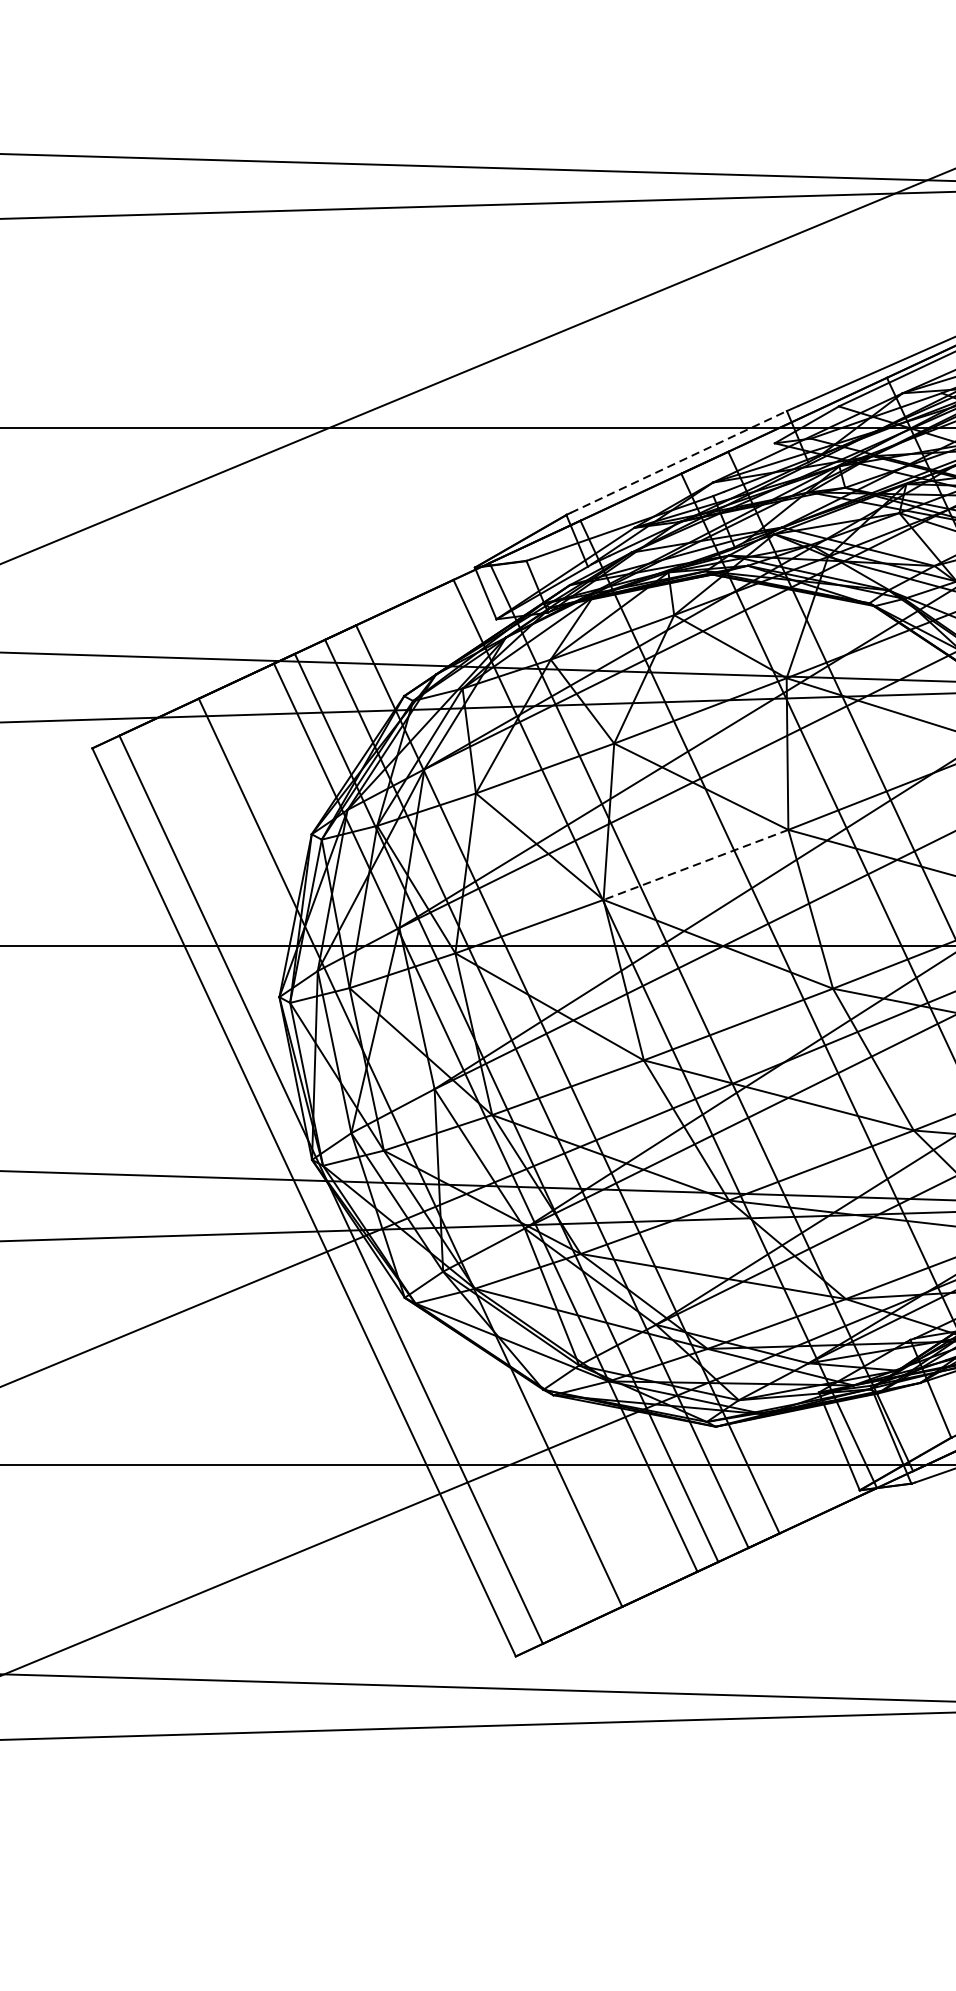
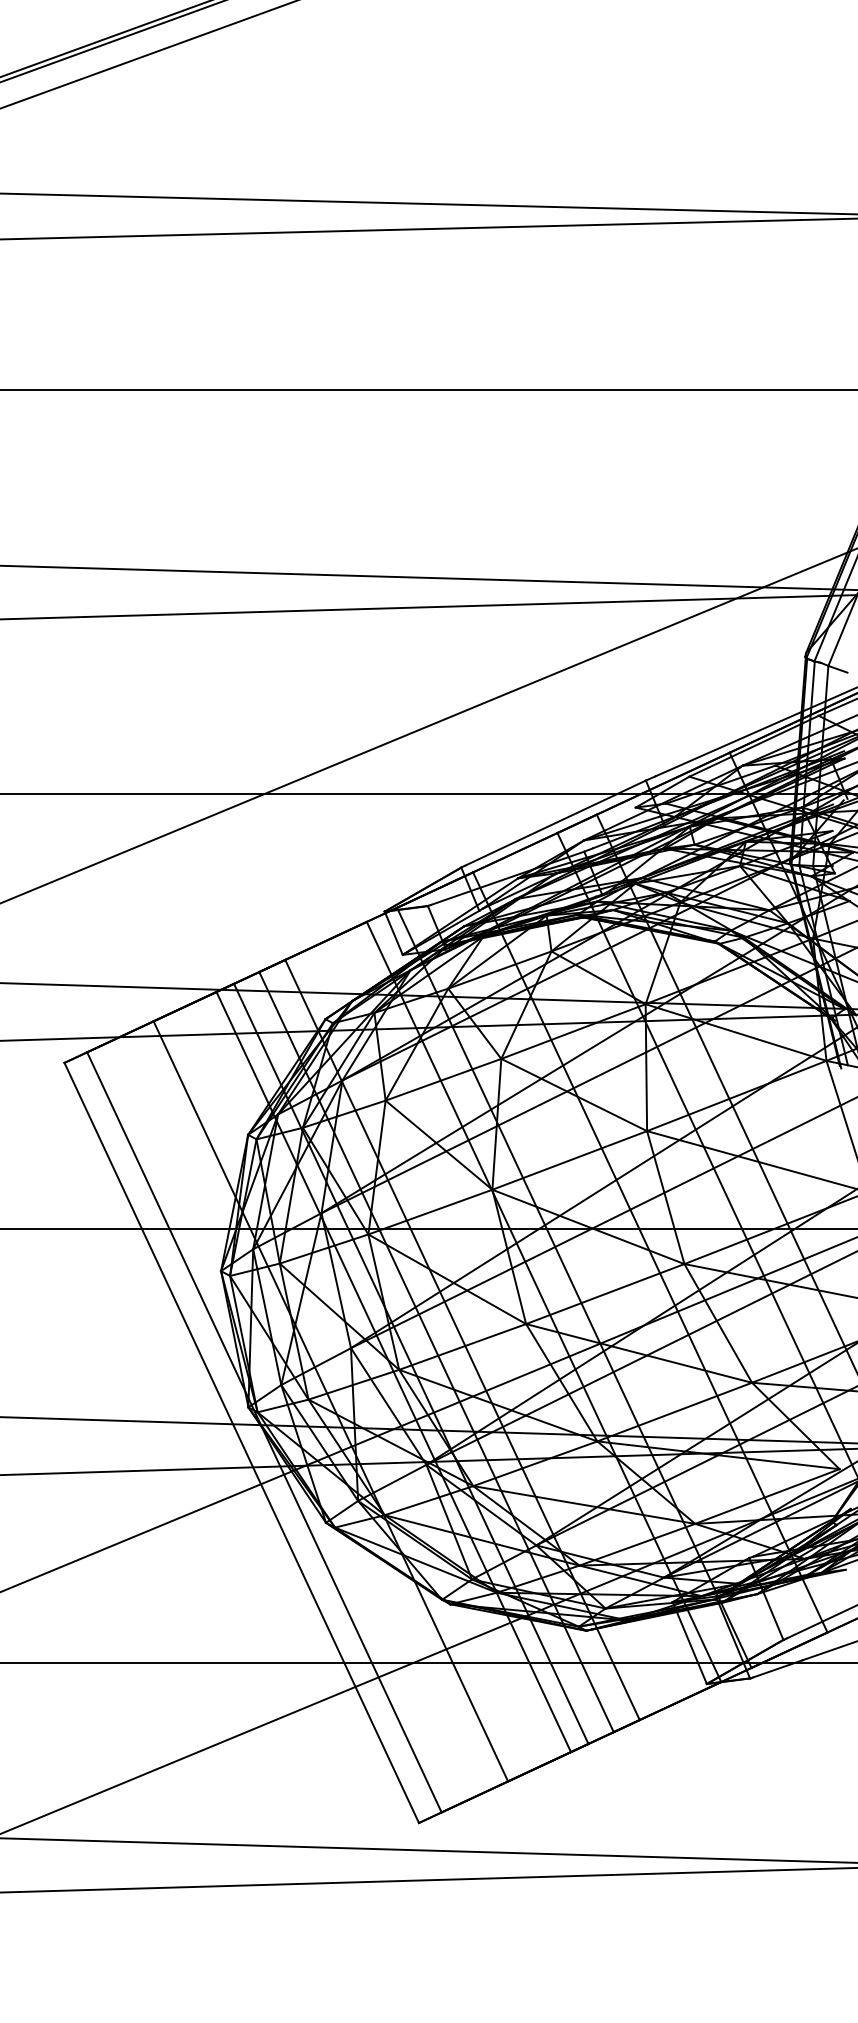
line: (678, 461) -> (555, 822), dashed -> solid
line: (695, 864) -> (569, 1160), dashed -> solid

